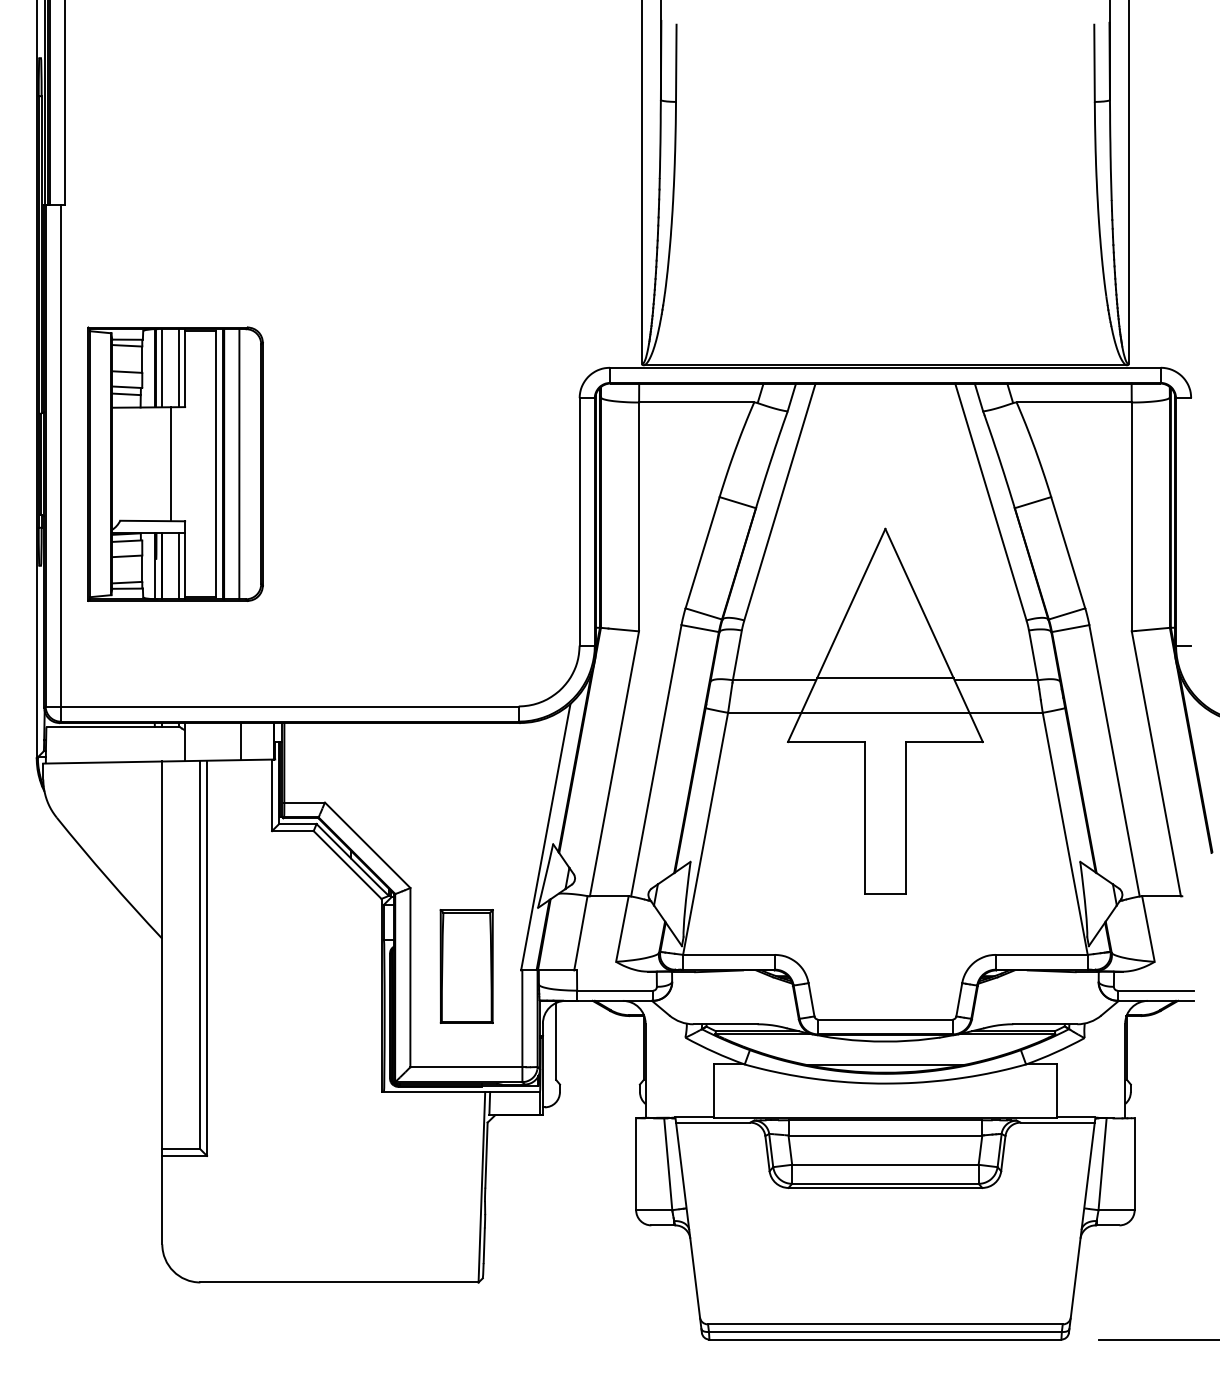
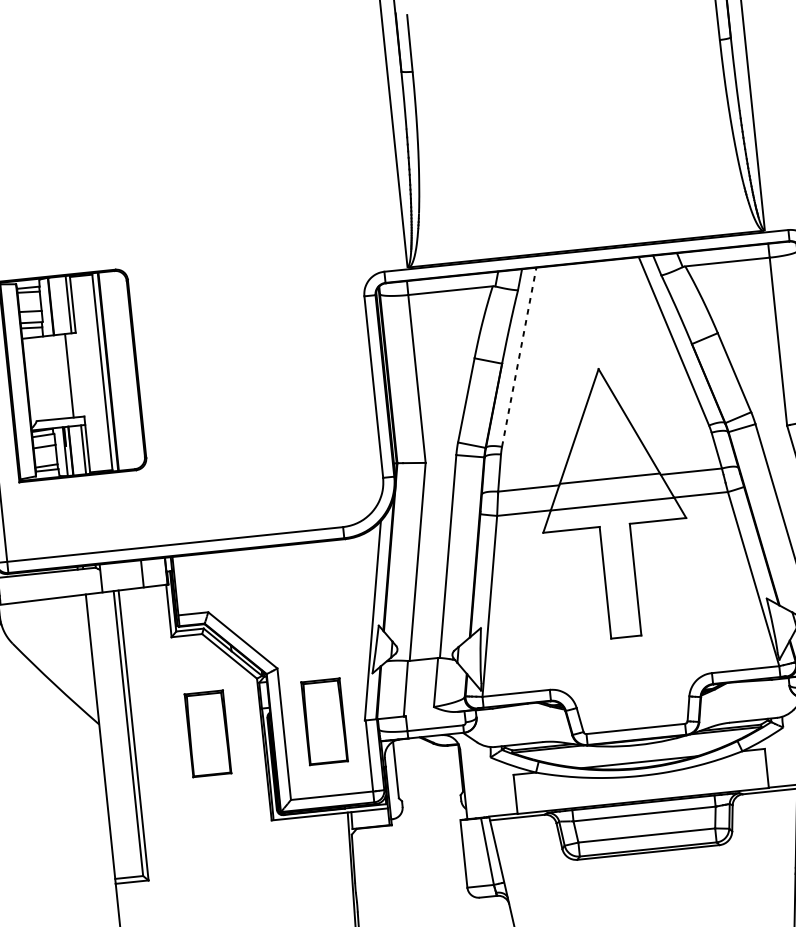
line: (162, 368) -> (56, 306), removed
line: (239, 464) -> (119, 370), removed
line: (779, 501) -> (518, 356), solid -> dashed
part: (307, 966) -> (207, 733), added

